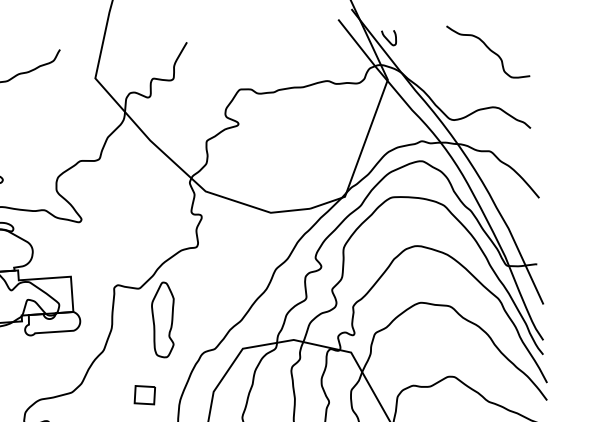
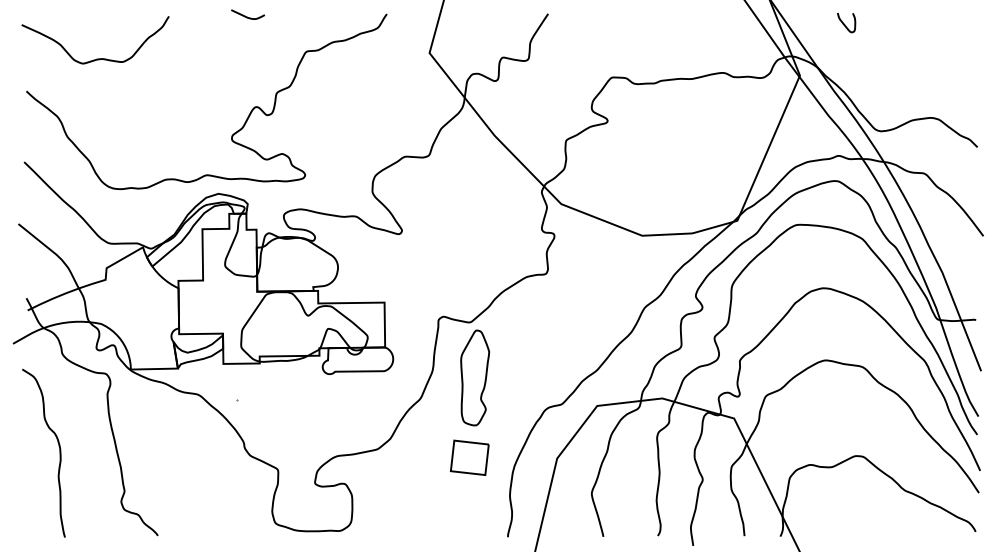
curve: (387, 38) -> (844, 23), moved
curve: (489, 49) -> (930, 44), removed
part: (164, 319) -> (475, 377), moved
part: (144, 394) -> (469, 457), size x1.4

